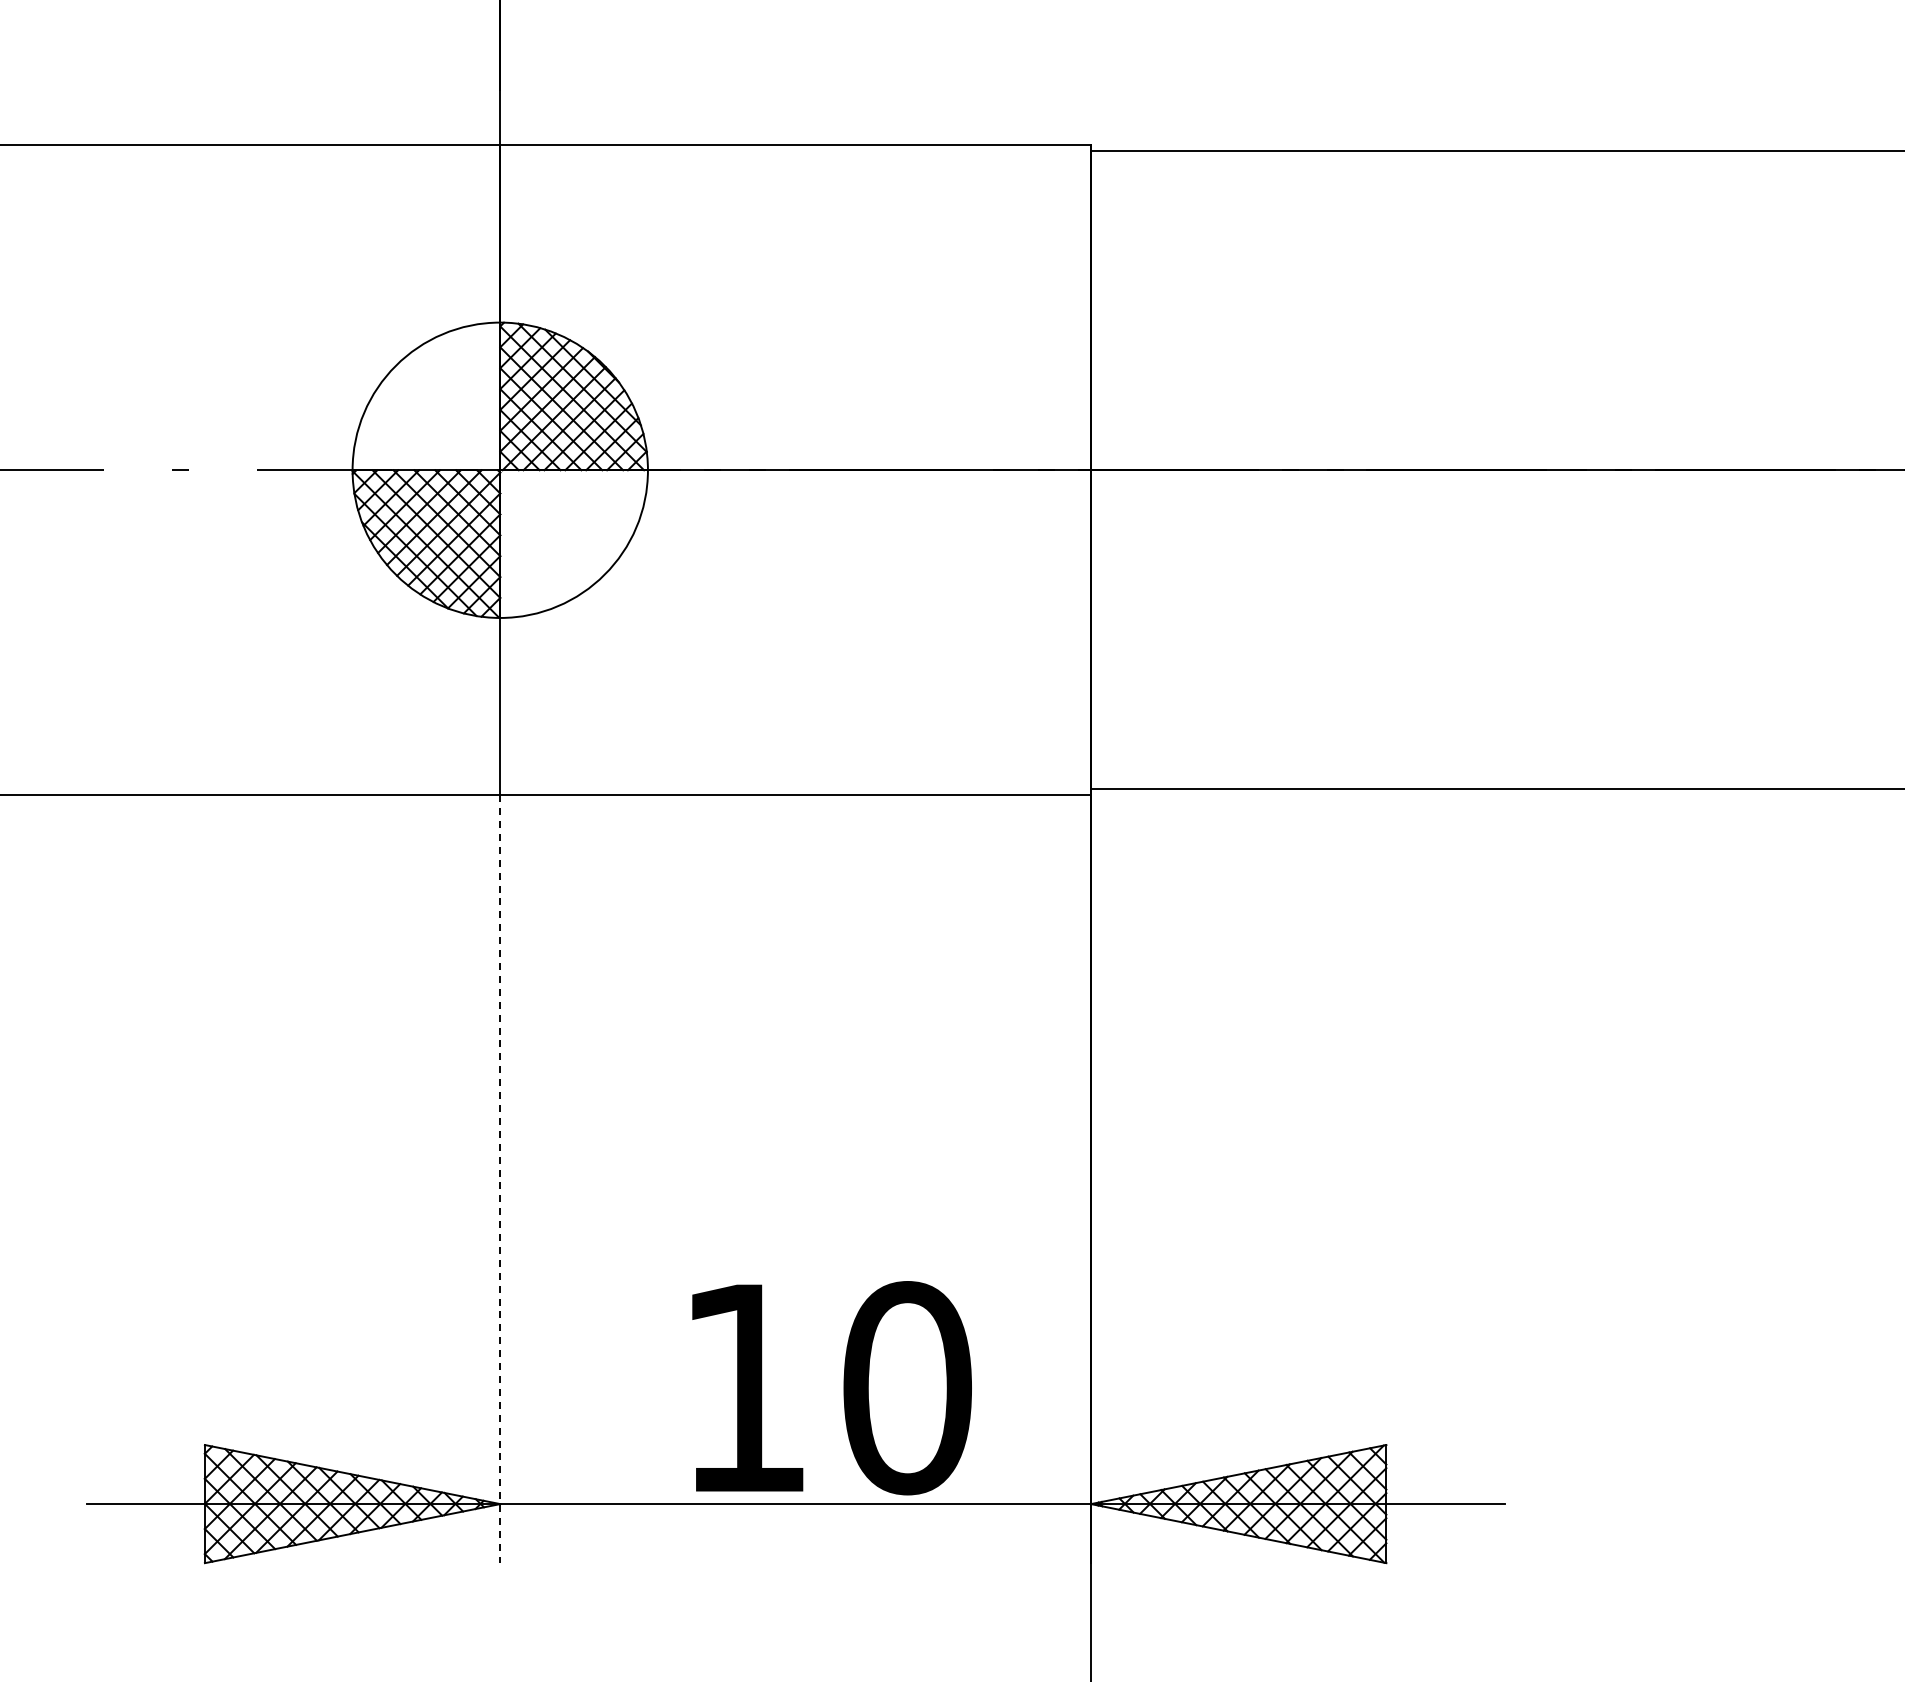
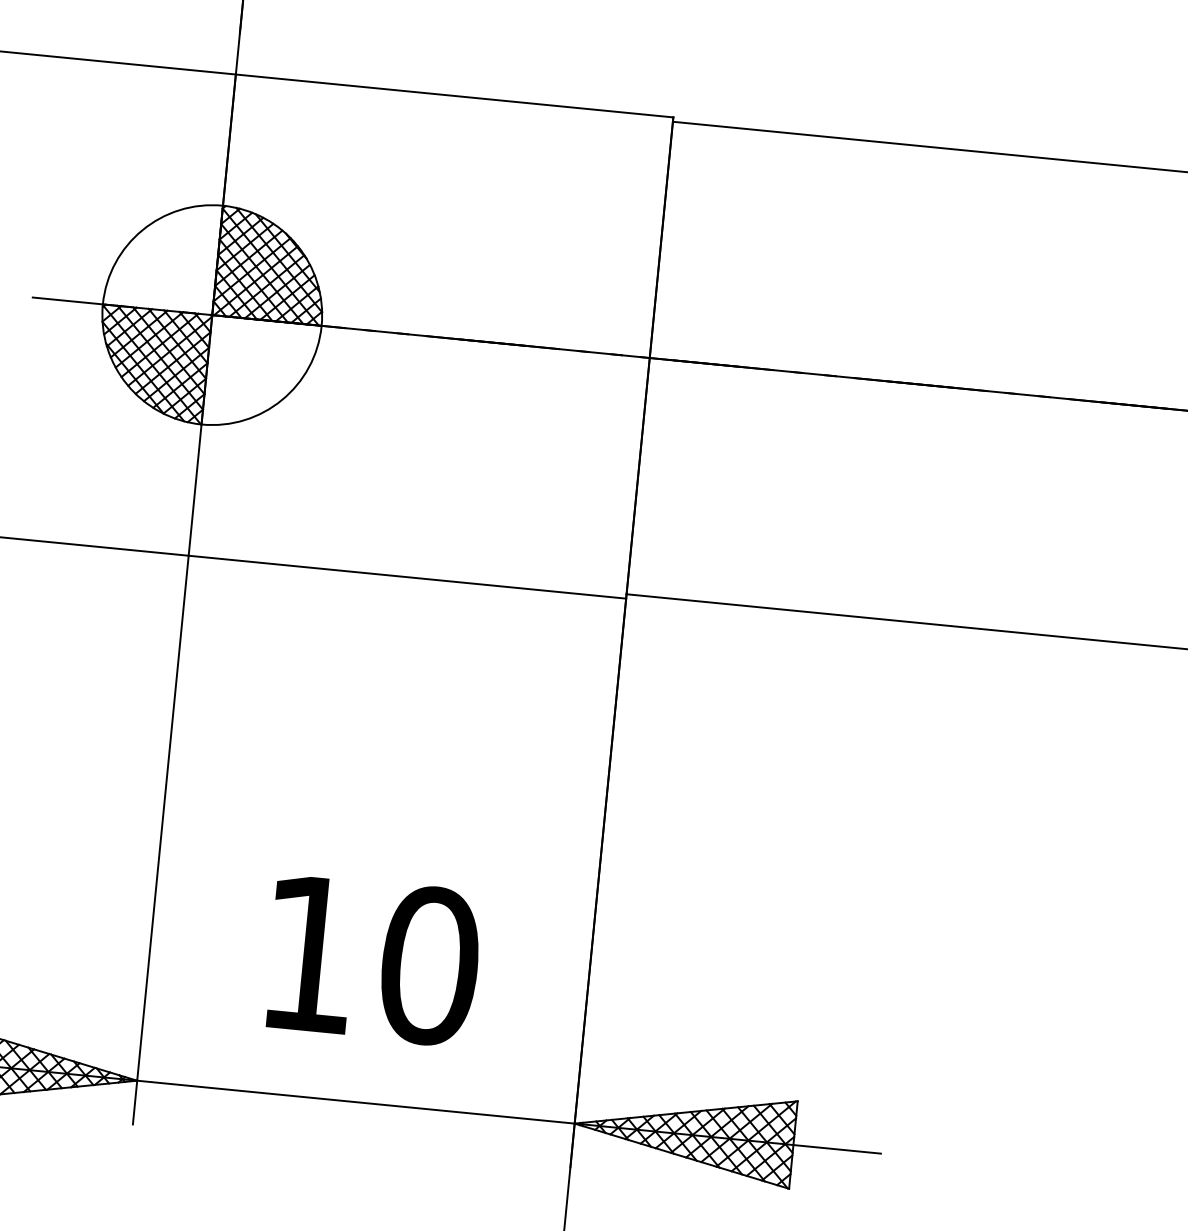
line: (500, 1179) -> (160, 840), dashed -> solid
text: (831, 1388) -> (373, 960), moved

